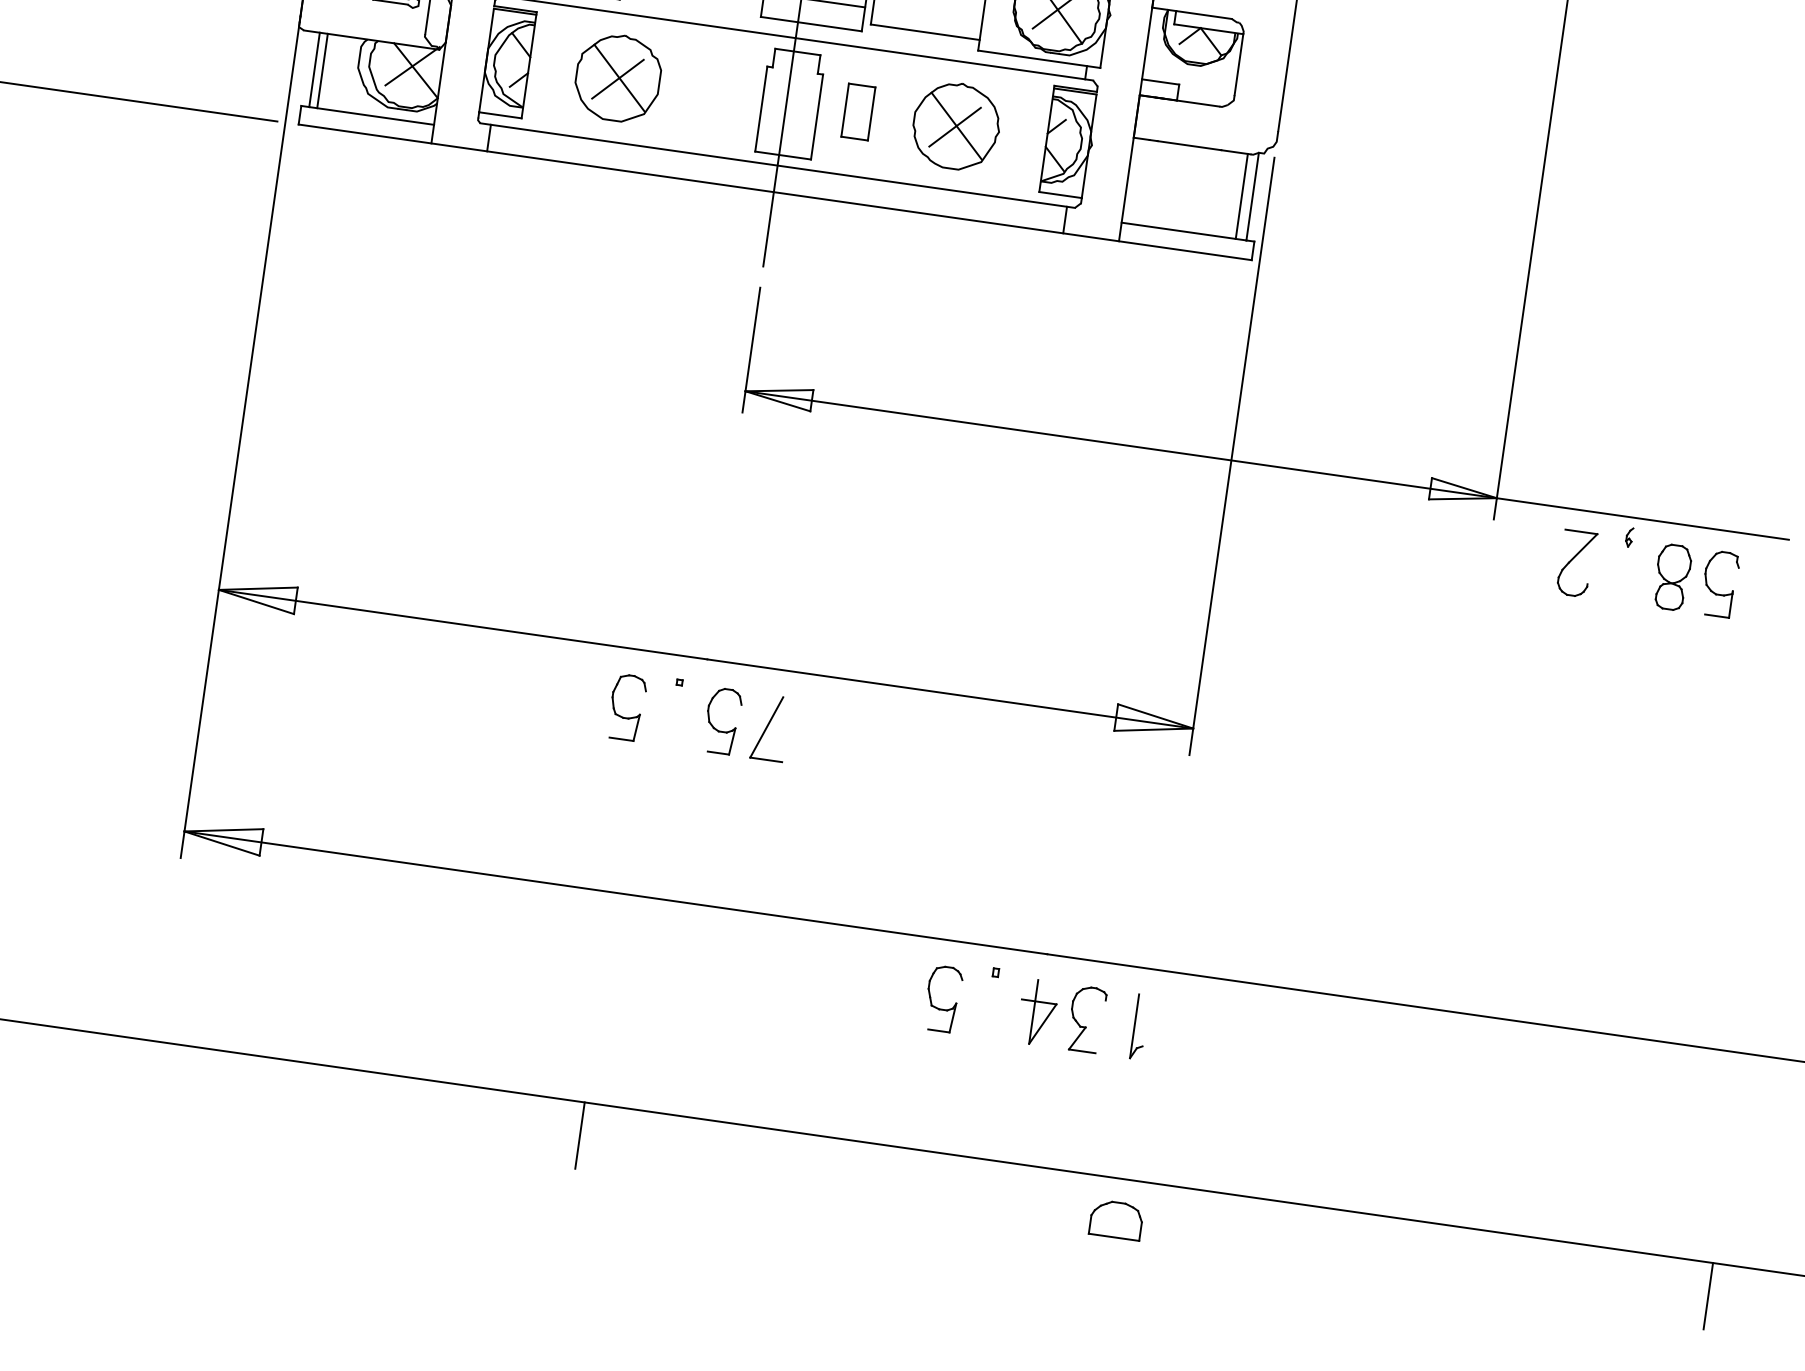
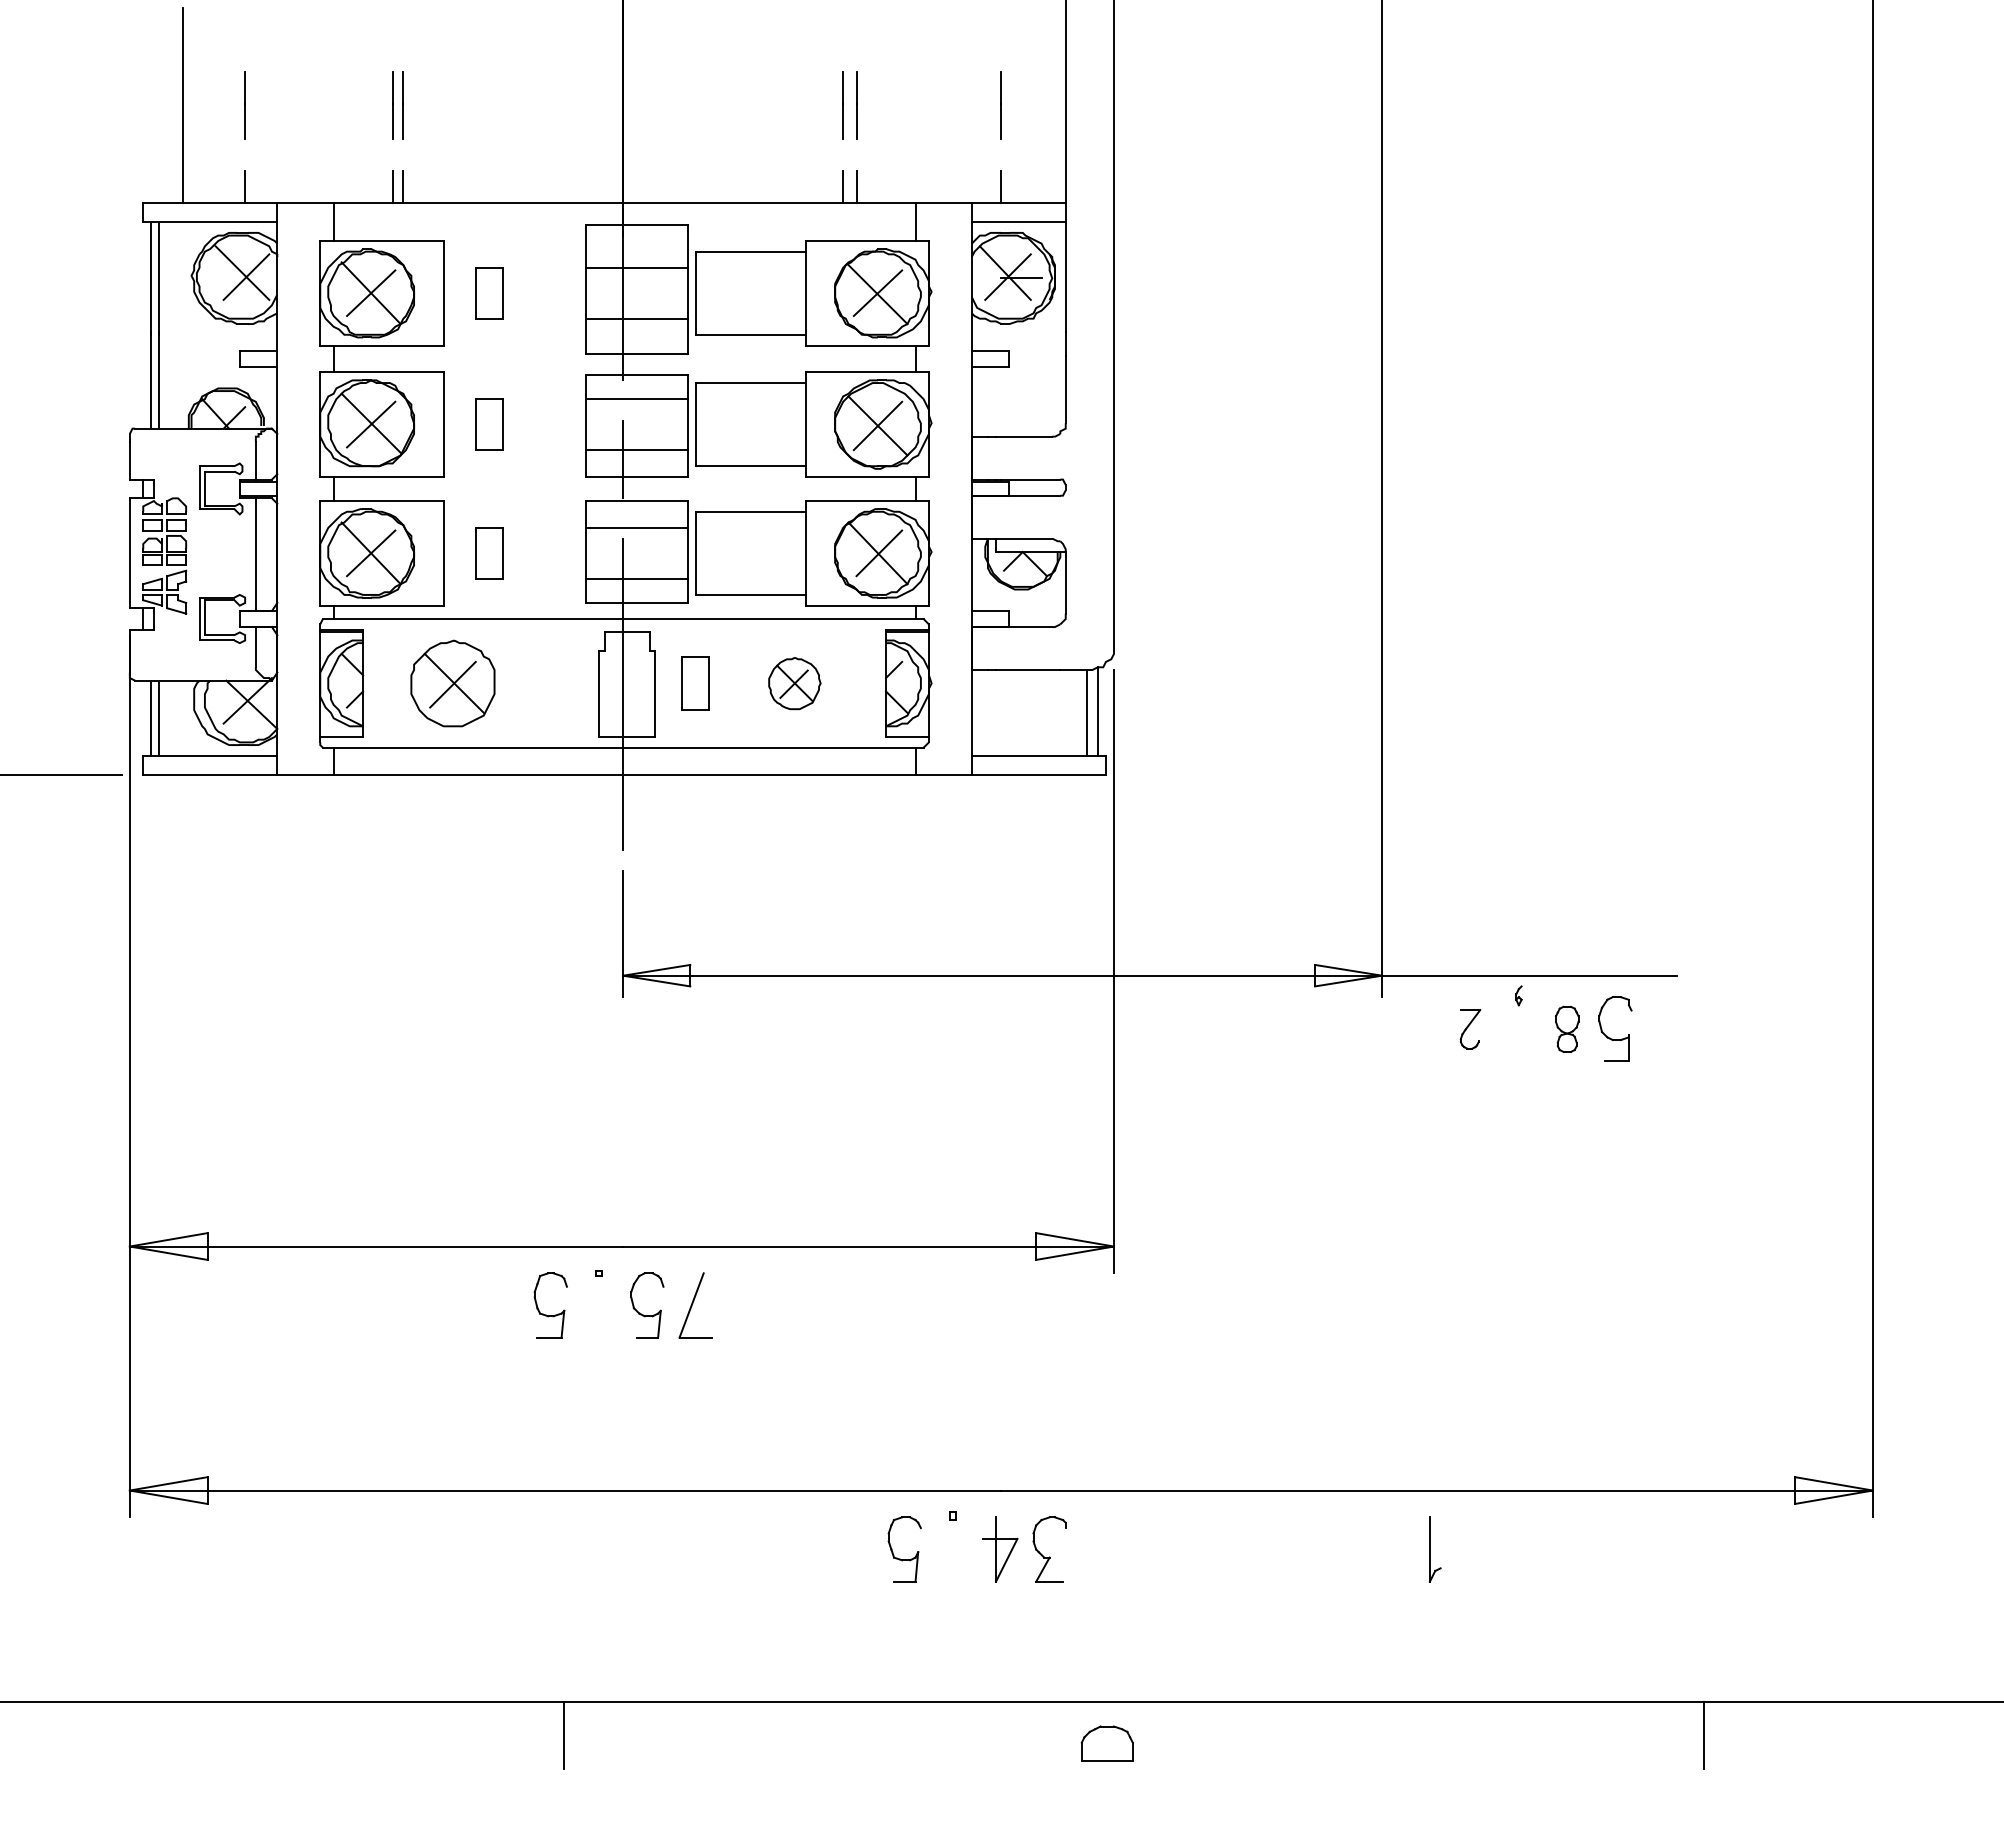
part: (956, 126) -> (794, 683), size x0.6
part: (1576, 563) -> (1470, 1029), size x0.6
part: (1672, 577) -> (1567, 1029), size x0.7
part: (1140, 1027) -> (1435, 1549), moved

